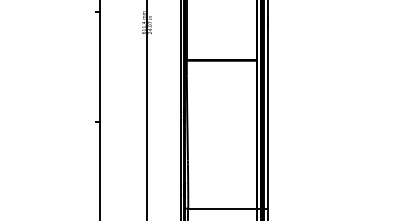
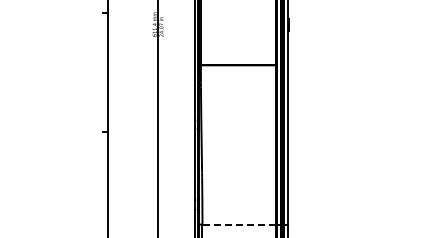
line: (222, 208) -> (239, 224), solid -> dashed

